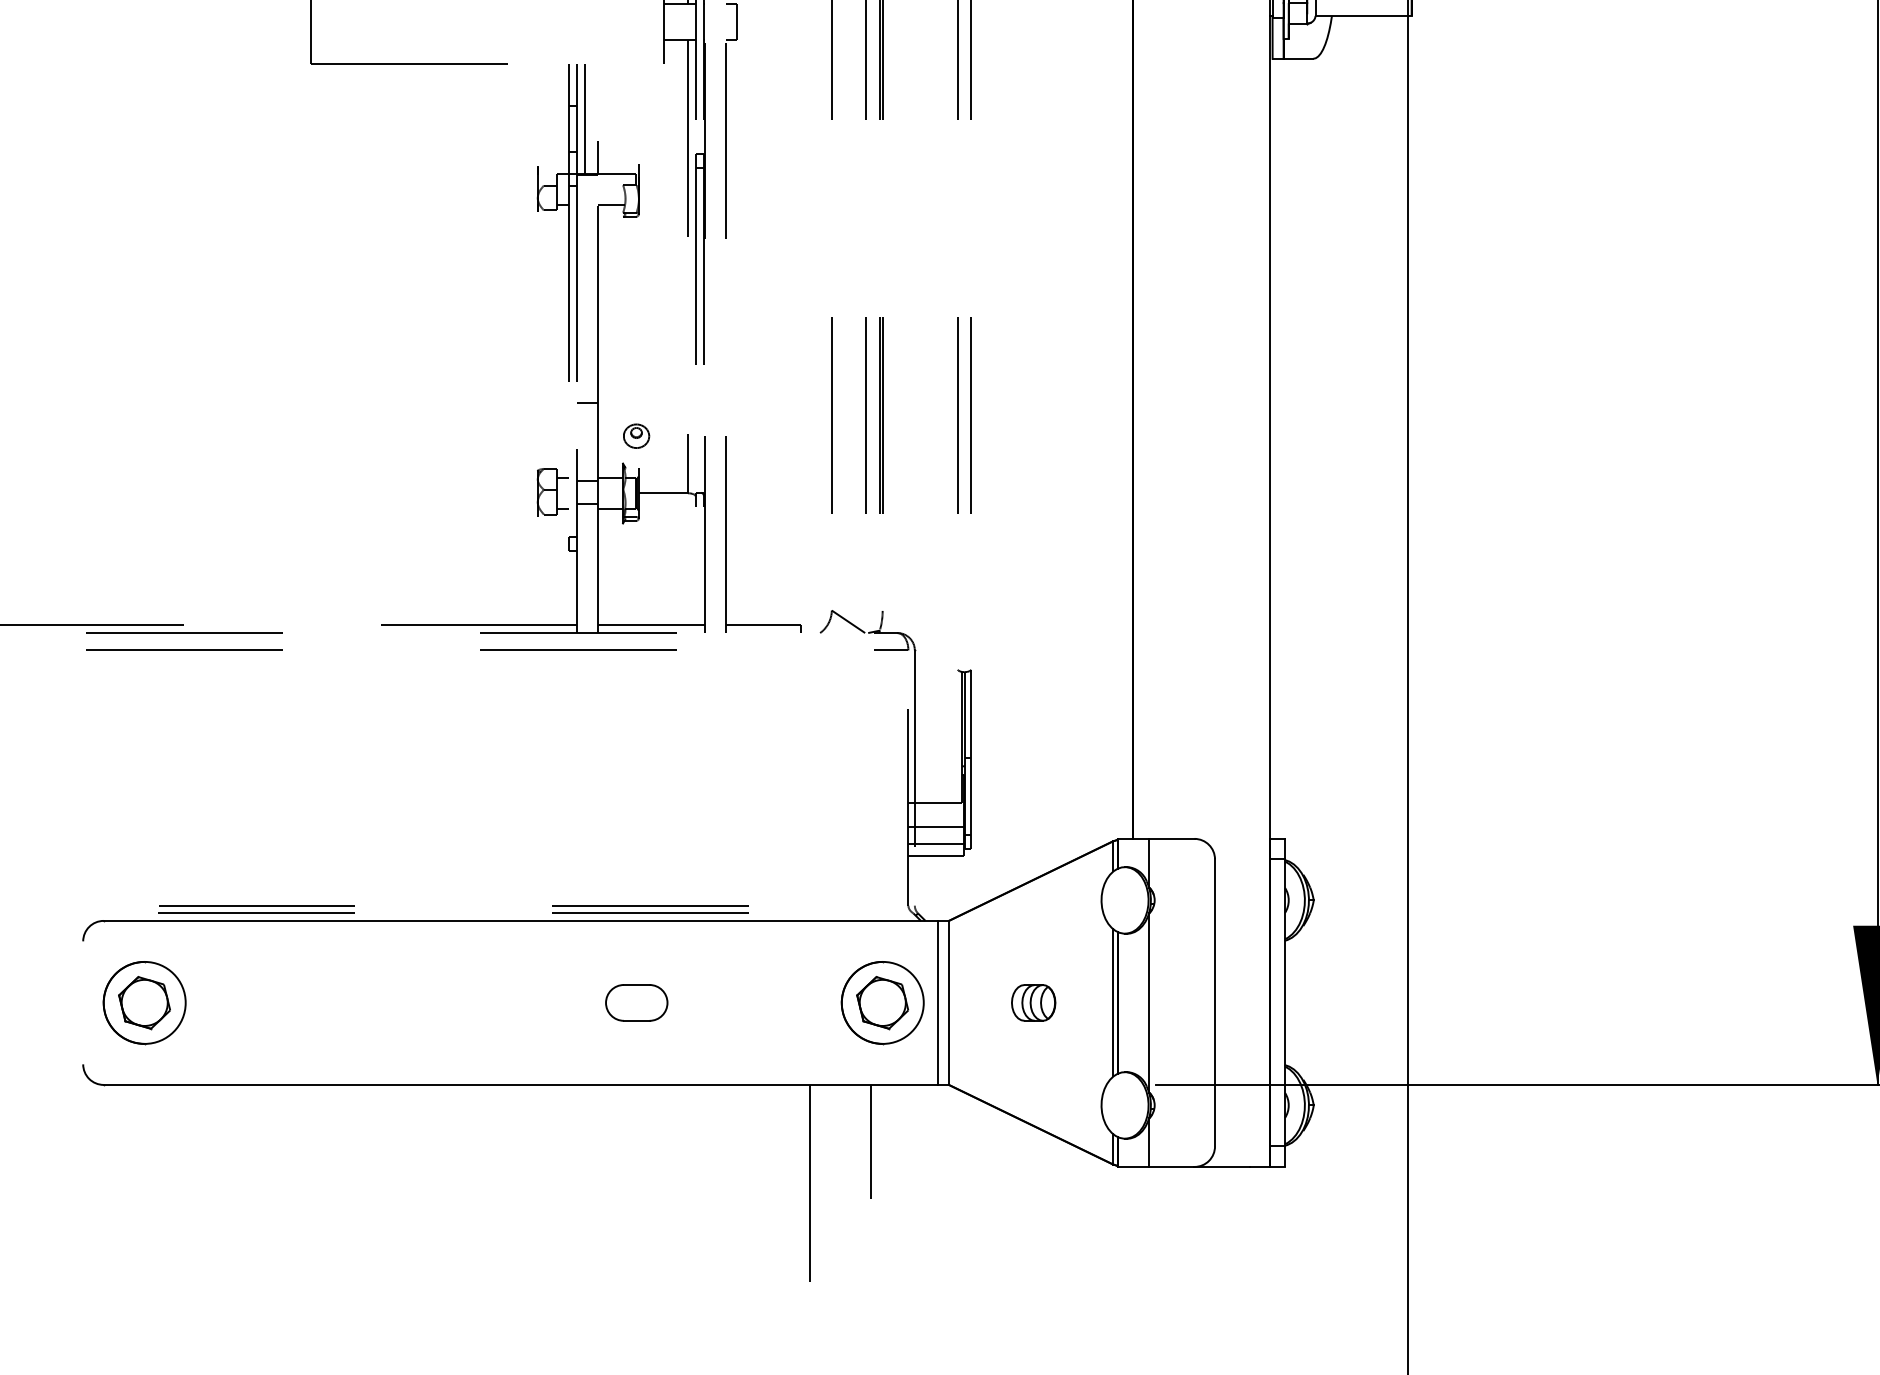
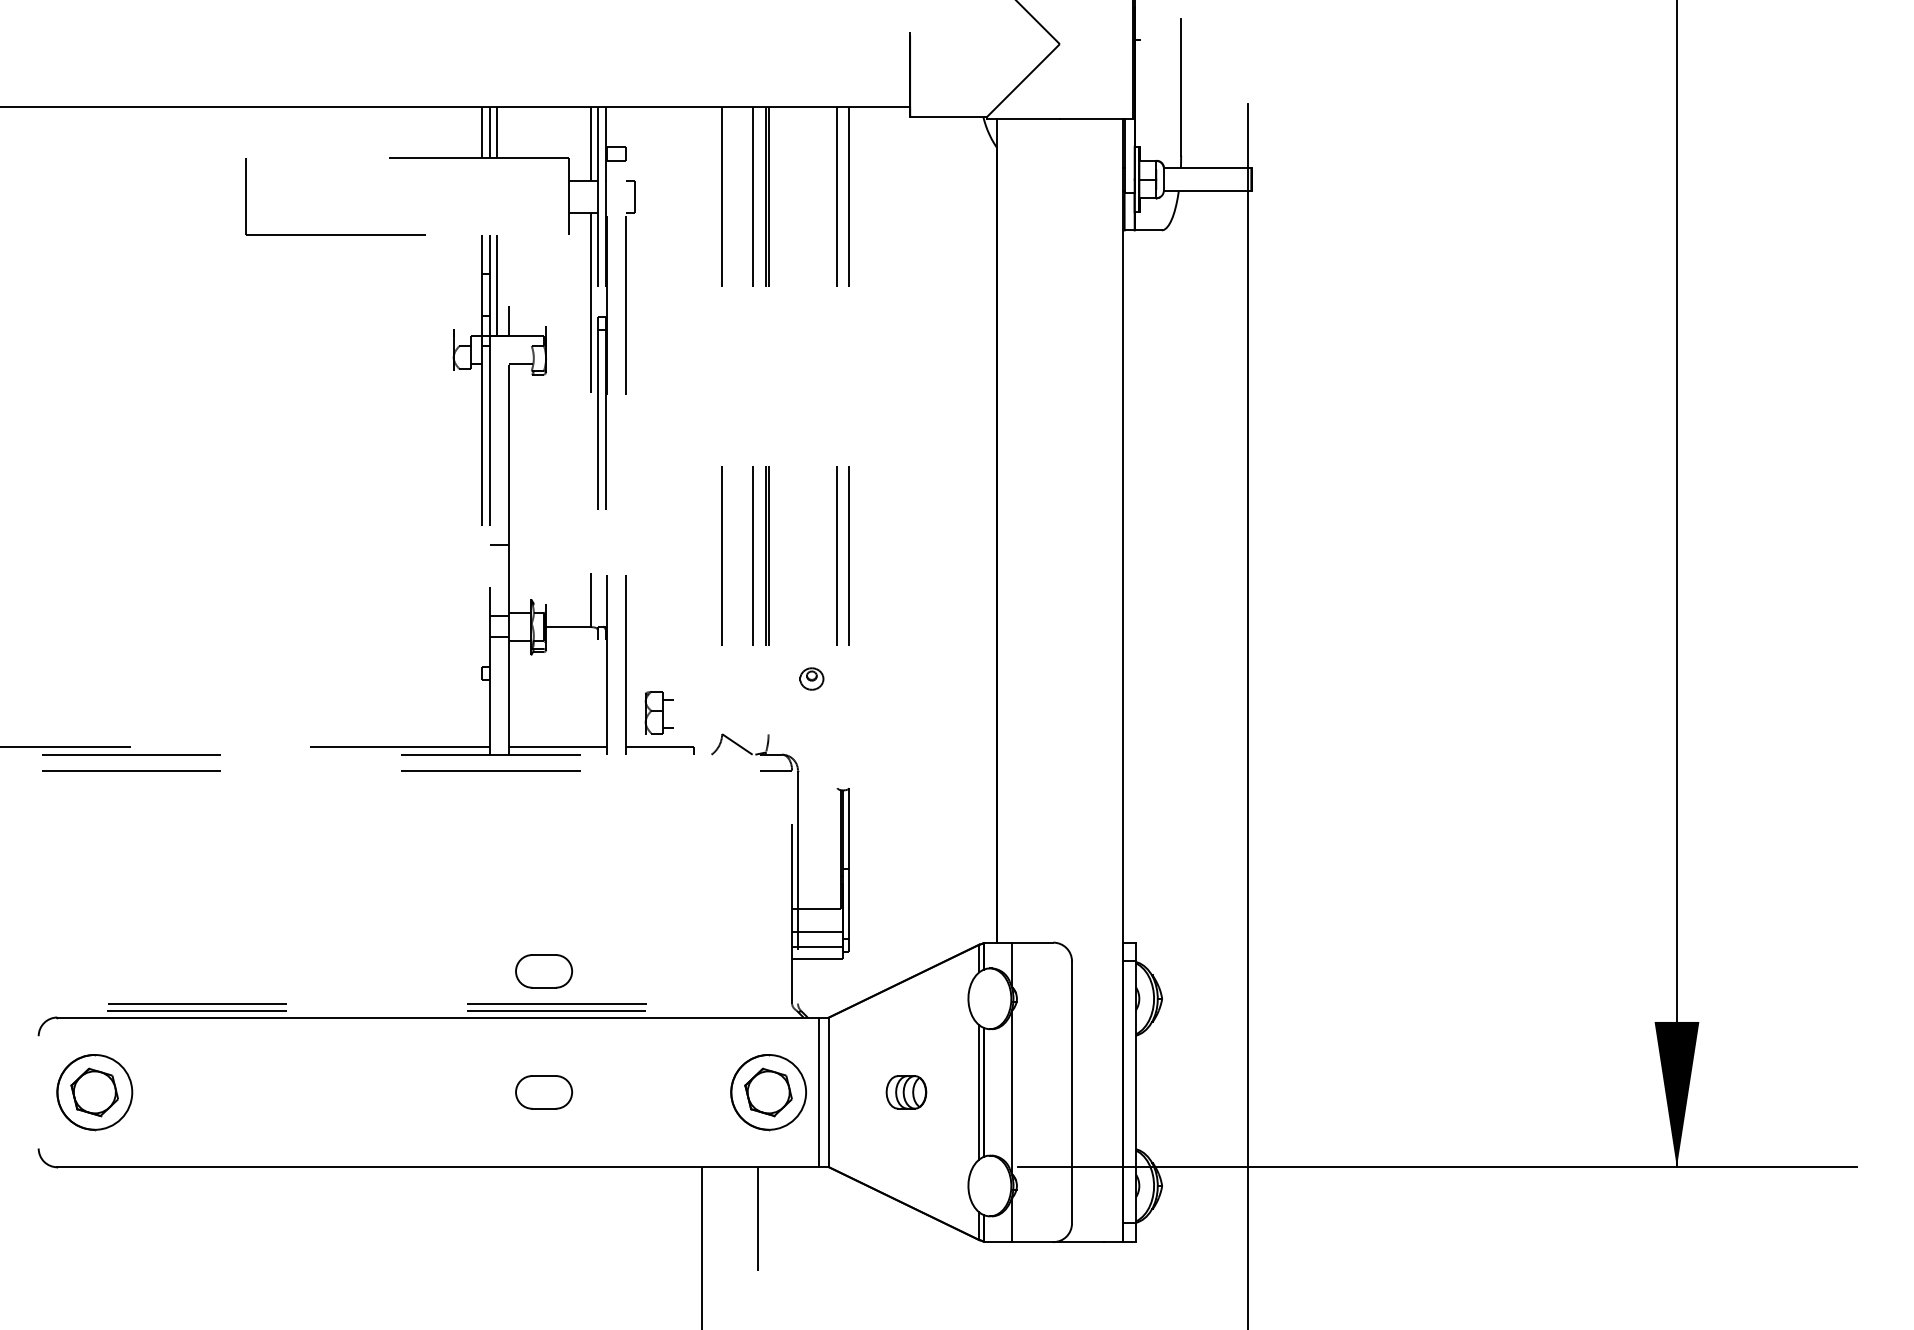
part: (636, 435) -> (811, 678), moved
part: (551, 491) -> (658, 712), moved
part: (636, 870) -> (543, 971), added

